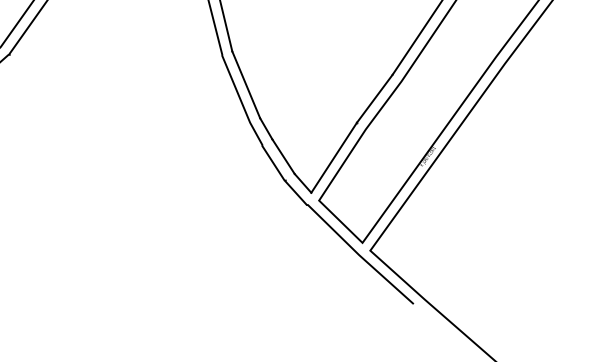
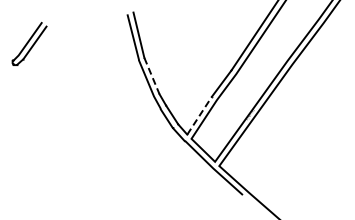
line: (245, 85) -> (151, 76), solid -> dashed
line: (333, 157) -> (199, 115), solid -> dashed

